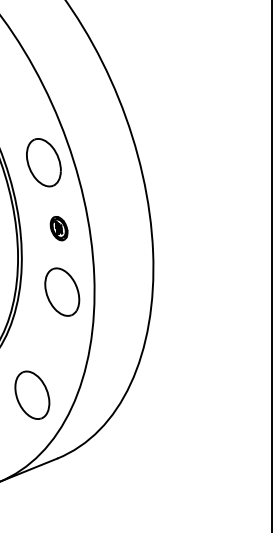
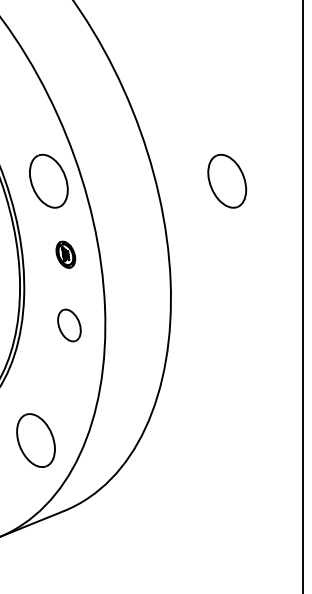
part: (203, 162) -> (226, 181), added
part: (62, 291) -> (69, 324), size x0.6

